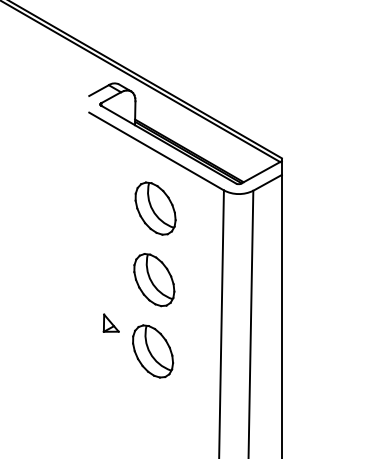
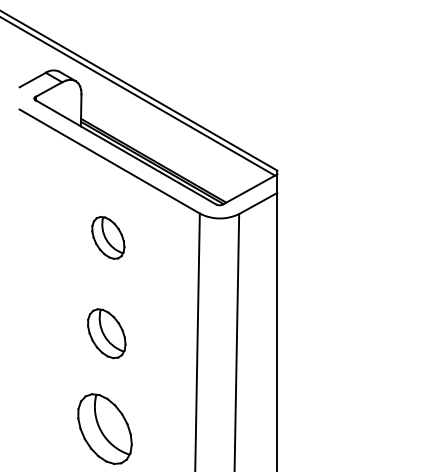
part: (155, 208) -> (108, 237), size x0.6
part: (154, 280) -> (106, 334), size x0.7
part: (110, 322) -> (48, 390), removed

